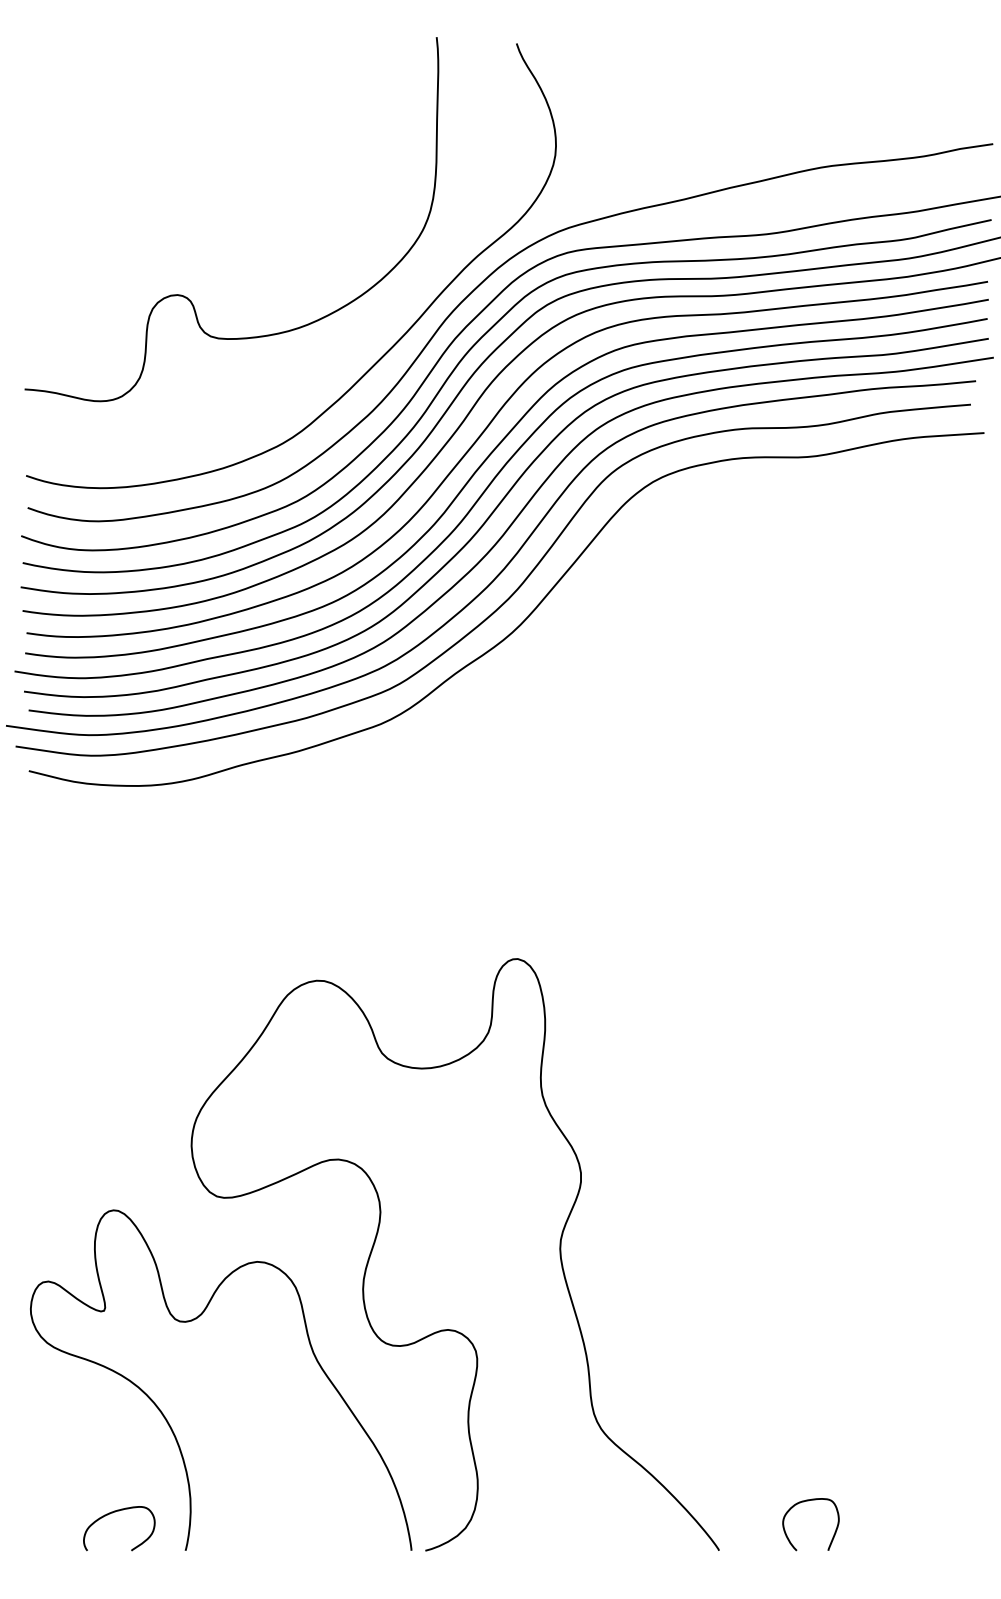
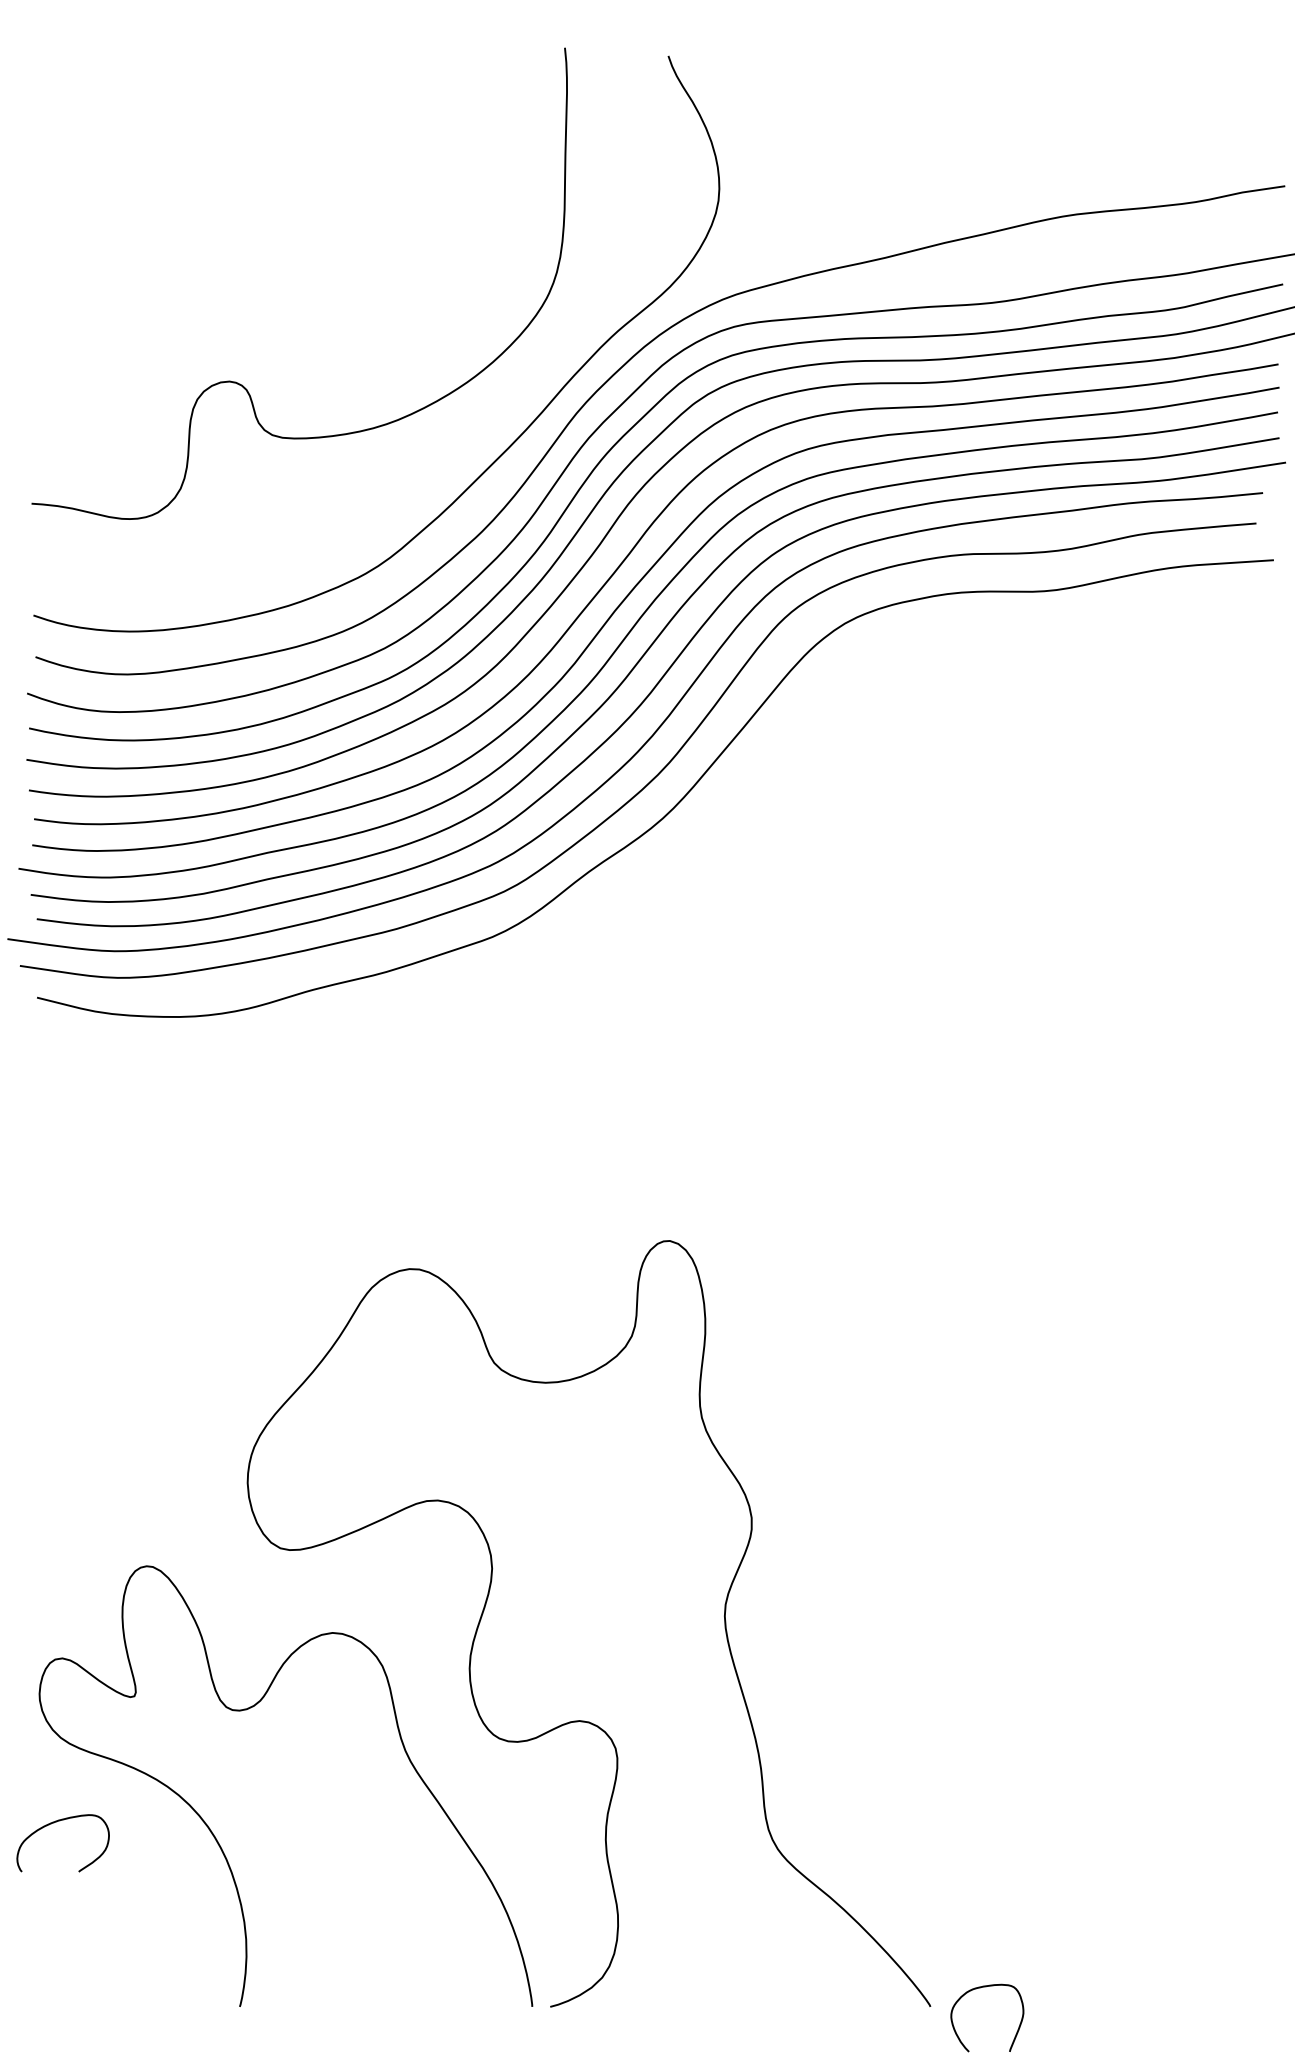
curve: (805, 1501) -> (980, 1988), moved
curve: (112, 1513) -> (54, 1823), moved

